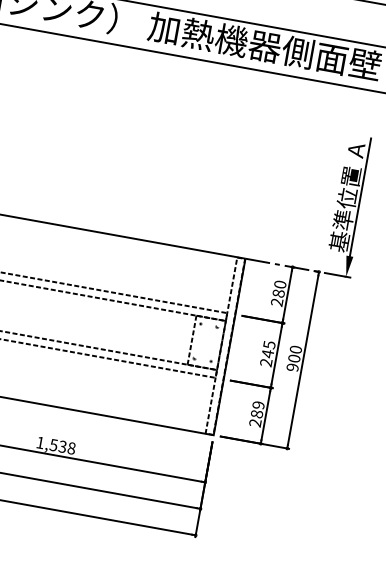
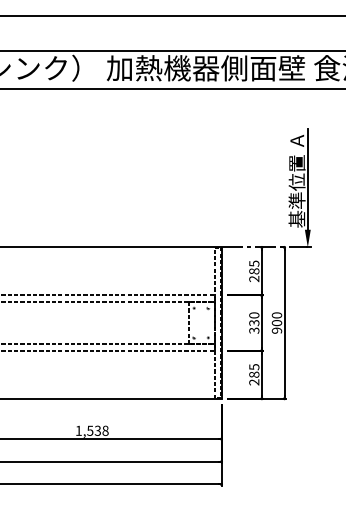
text: (280, 284) -> (254, 263), 280 -> 285
text: (268, 353) -> (254, 322), 245 -> 330
text: (258, 405) -> (254, 367), 289 -> 285

